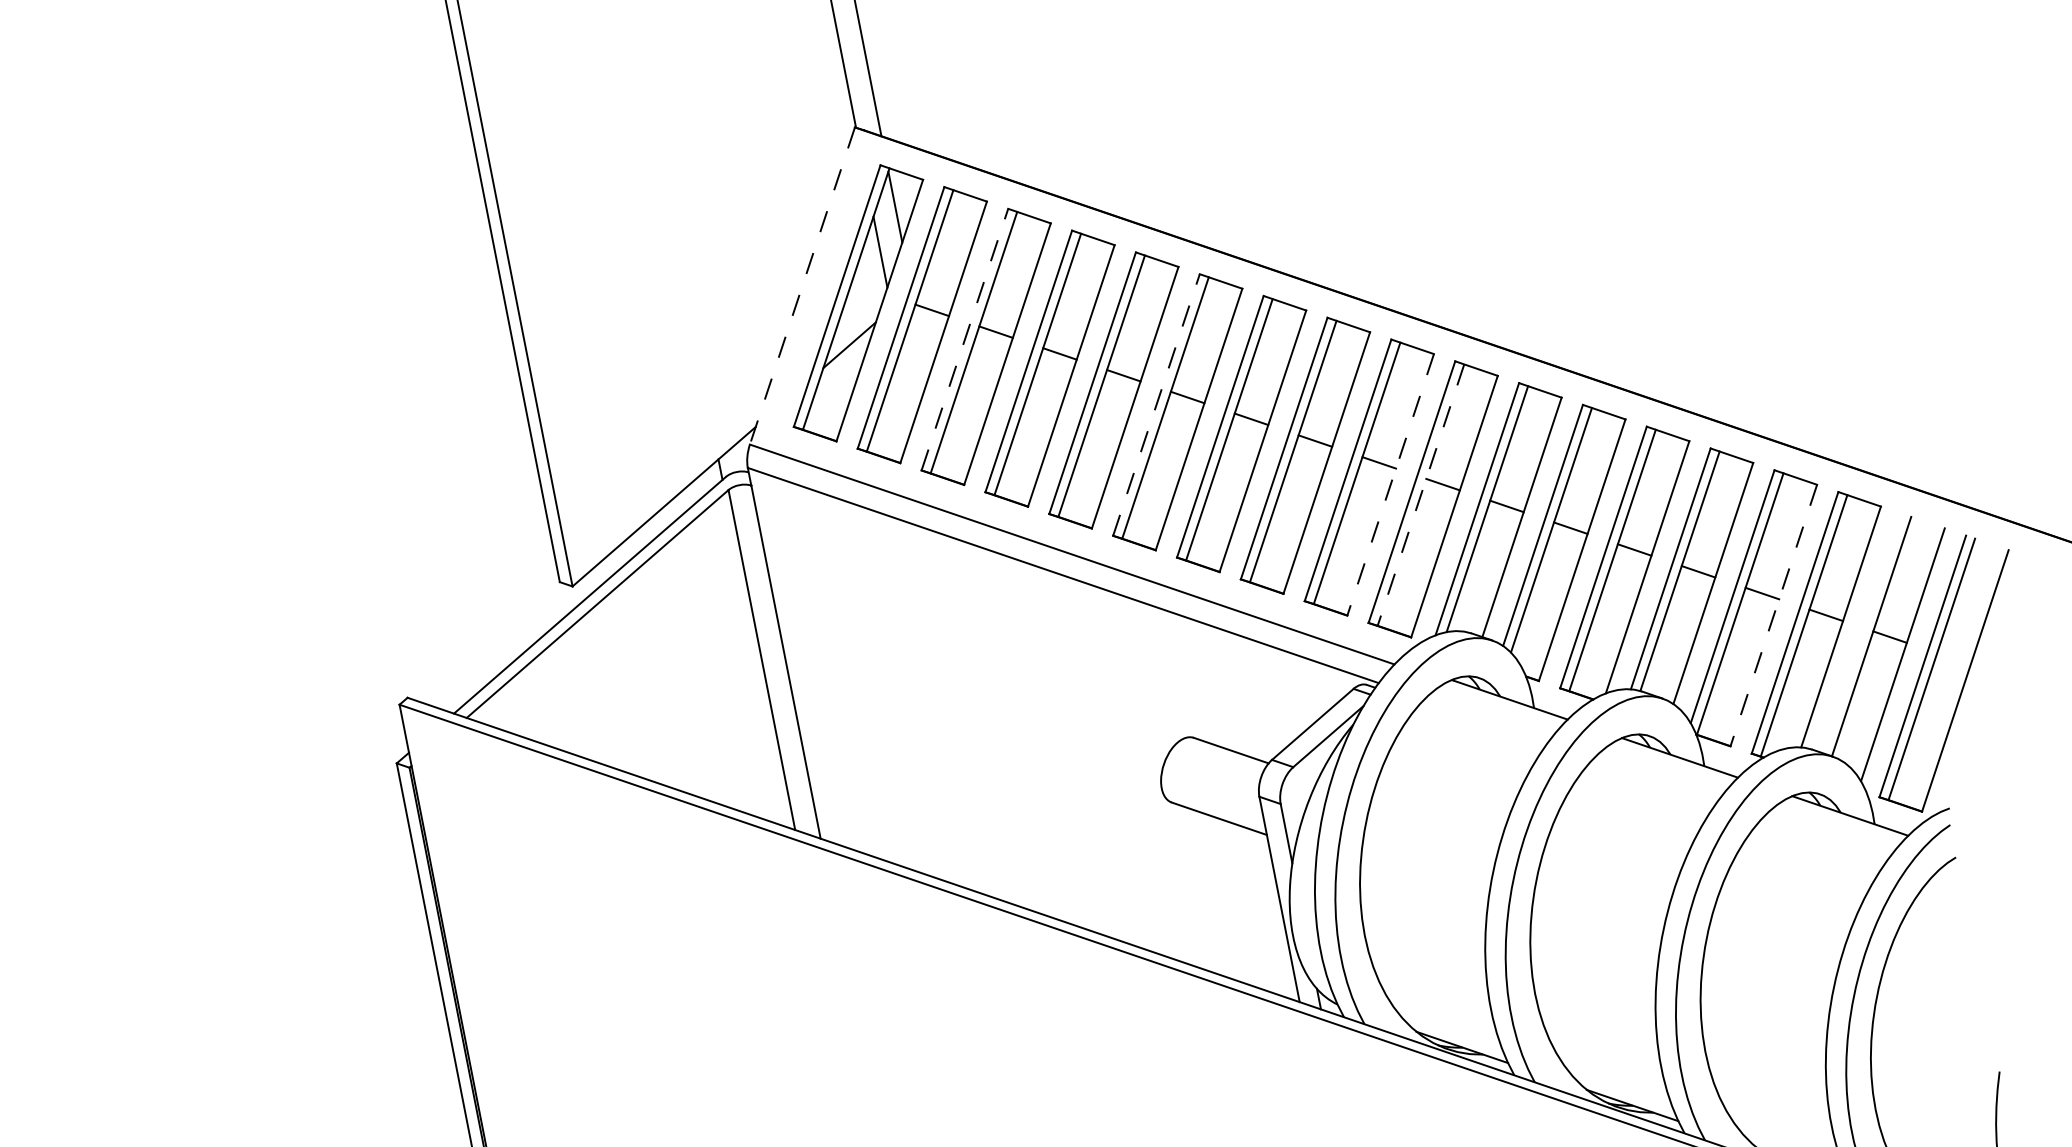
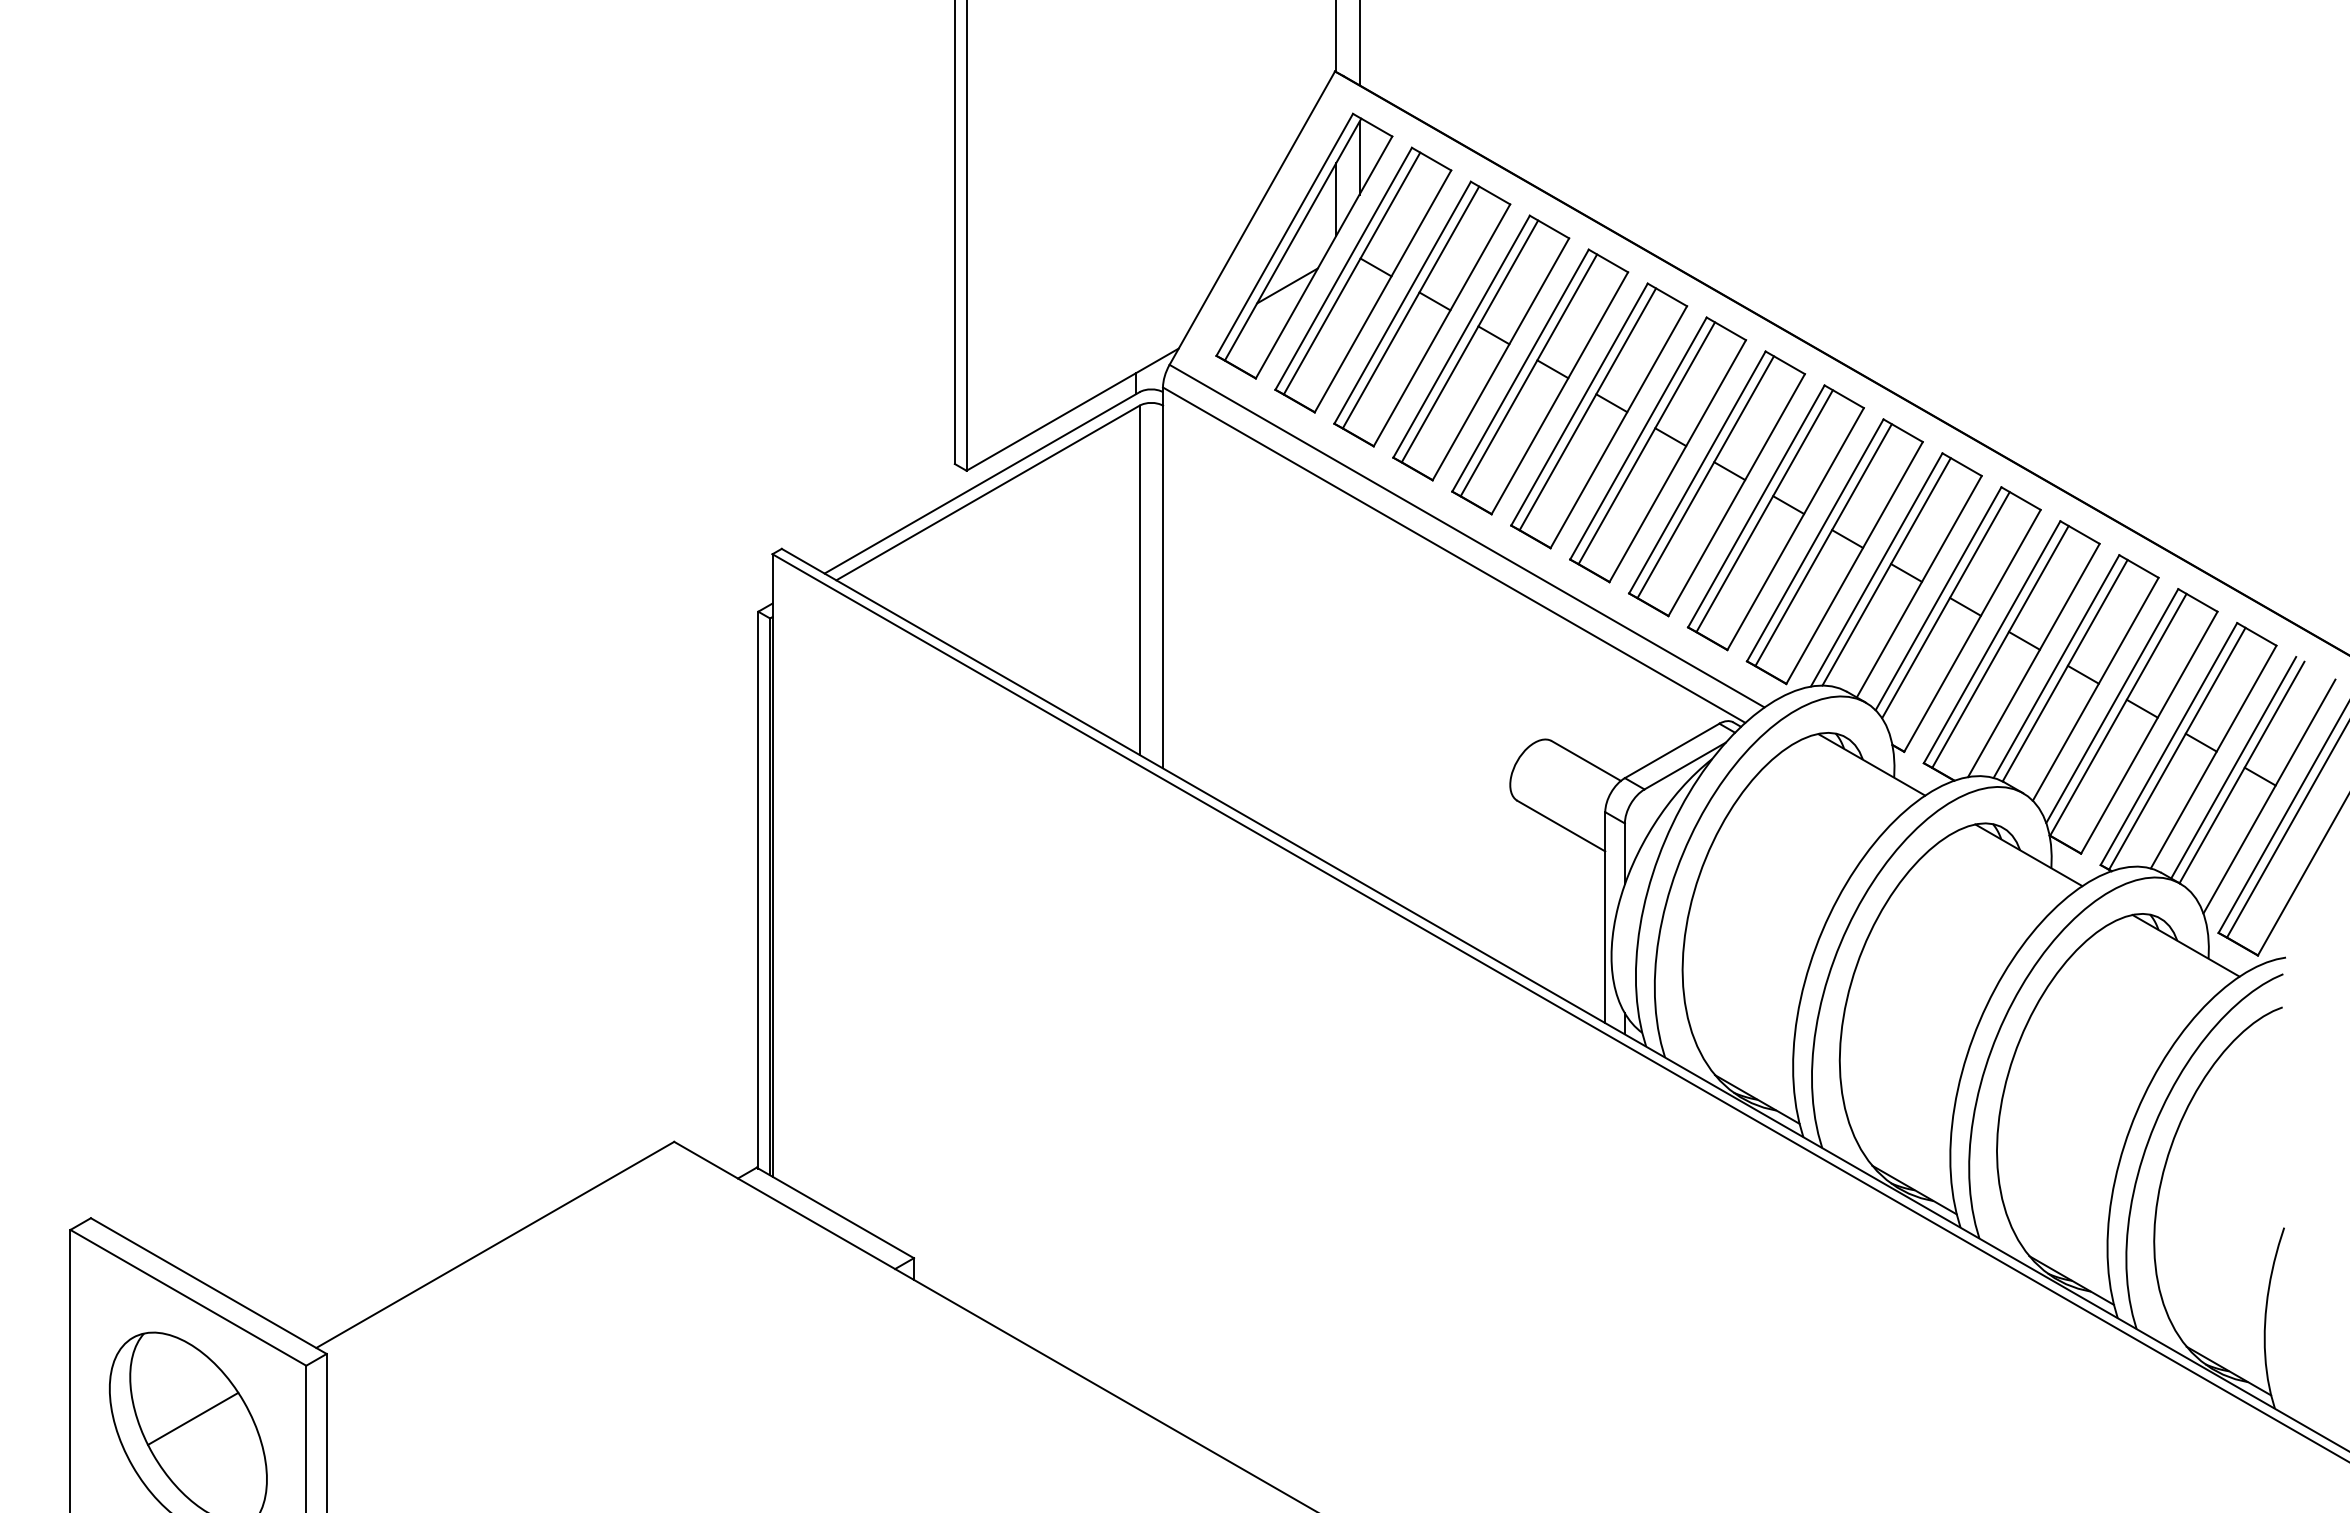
line: (802, 286) -> (1252, 218), dashed -> solid
line: (964, 339) -> (1402, 302), dashed -> solid
line: (1156, 404) -> (1579, 404), dashed -> solid
line: (1390, 485) -> (1795, 529), dashed -> solid
line: (1420, 495) -> (1823, 545), dashed -> solid
line: (1773, 615) -> (2149, 732), dashed -> solid
line: (1862, 633) -> (2233, 767), added

